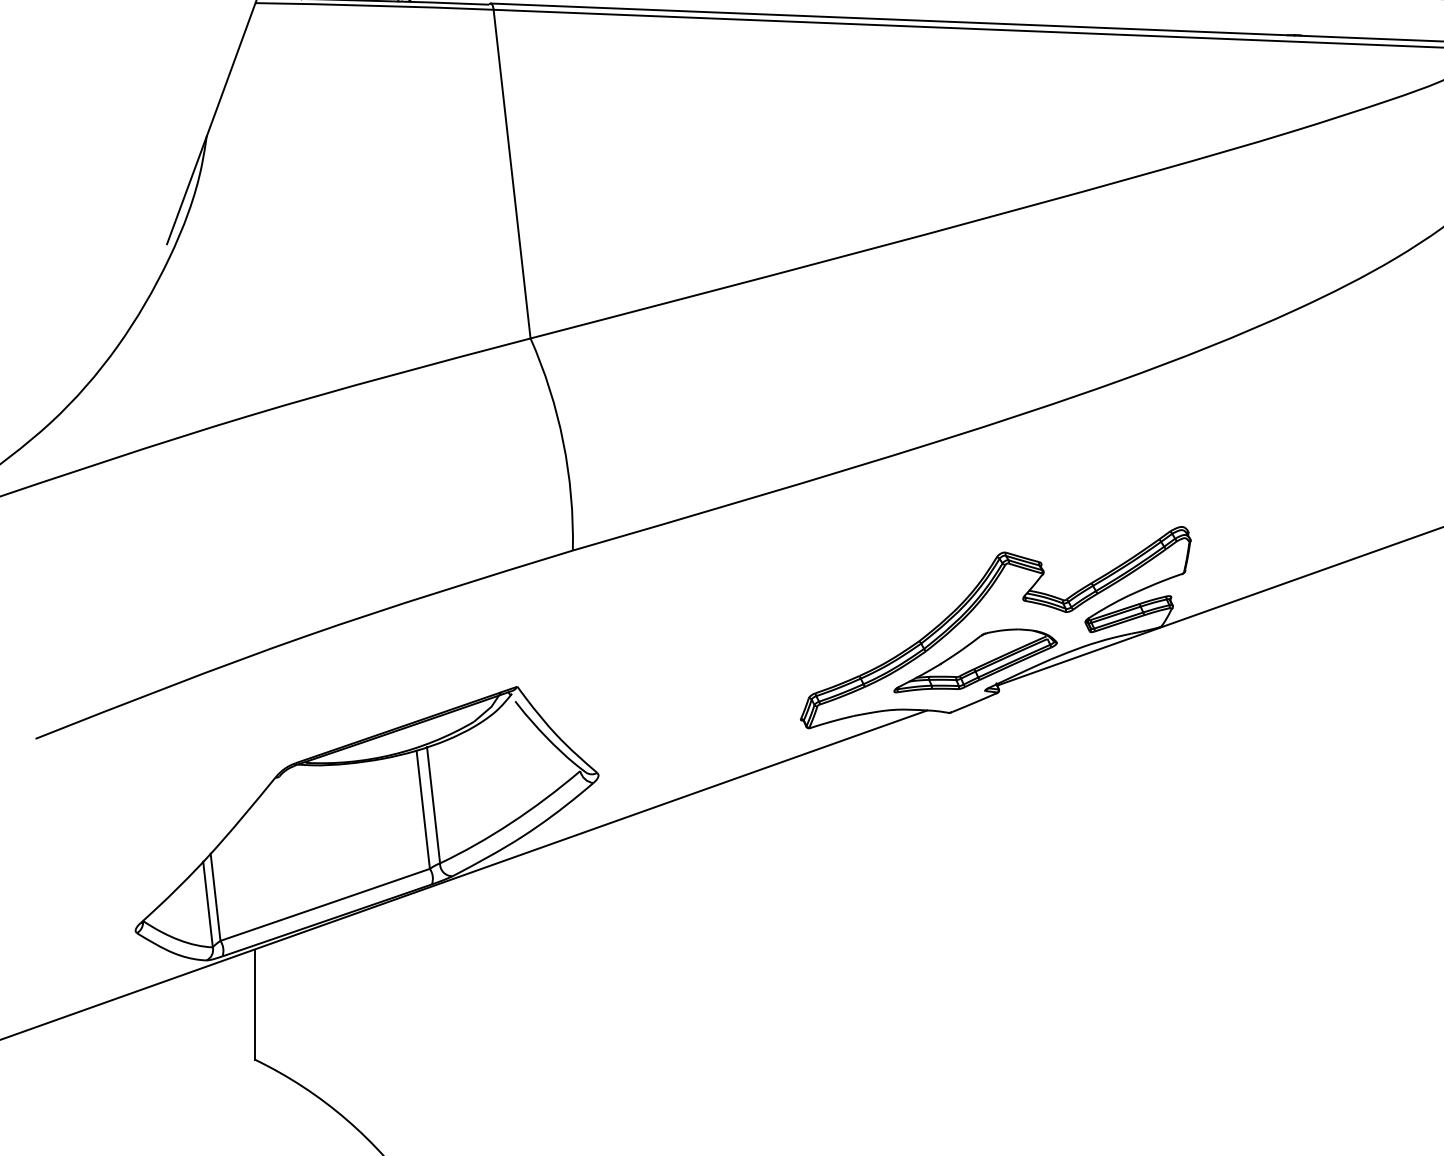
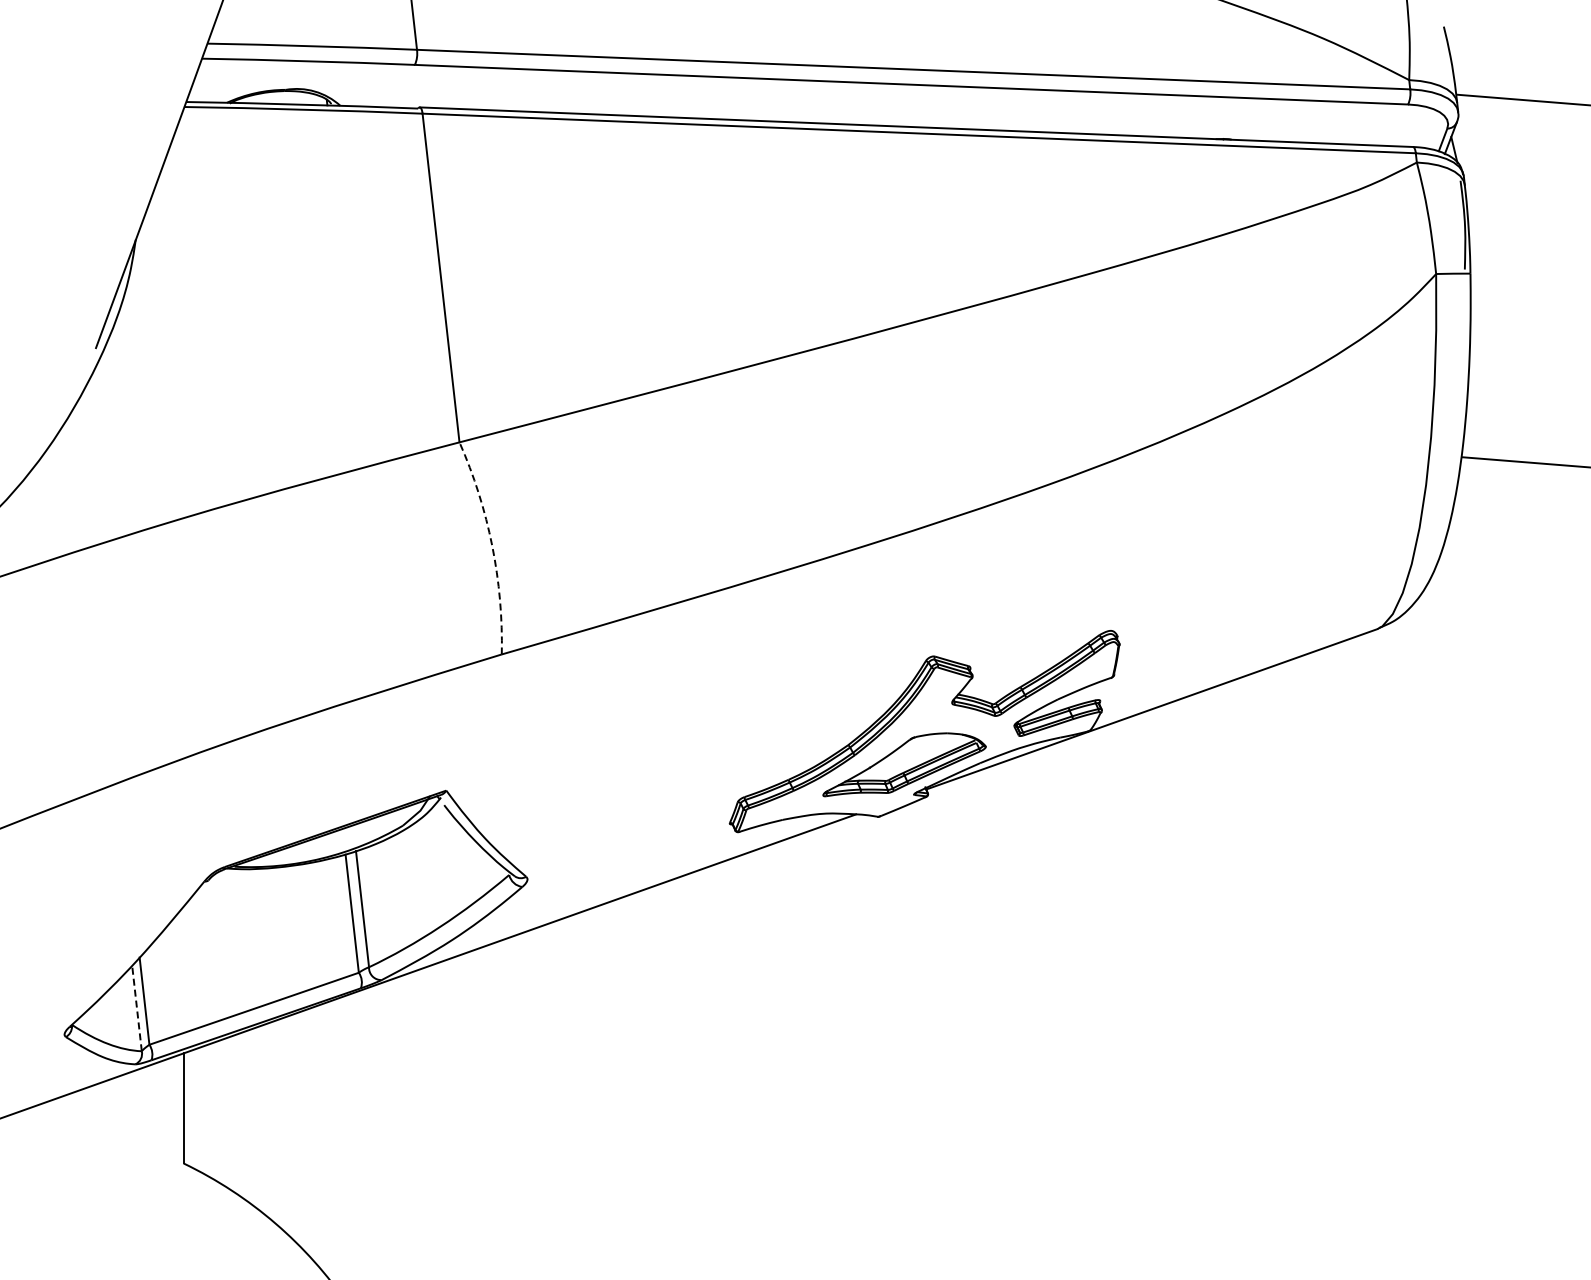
arc: (563, 442) -> (492, 546), solid -> dashed
line: (207, 903) -> (136, 1007), solid -> dashed

